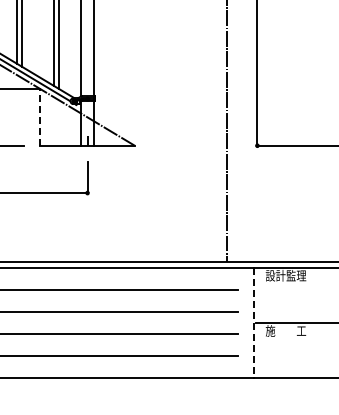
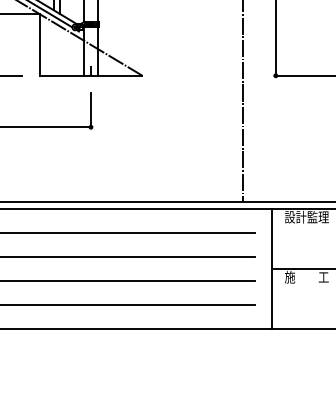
line: (40, 116) -> (39, 43), dashed -> solid
line: (253, 323) -> (271, 269), dashed -> solid

